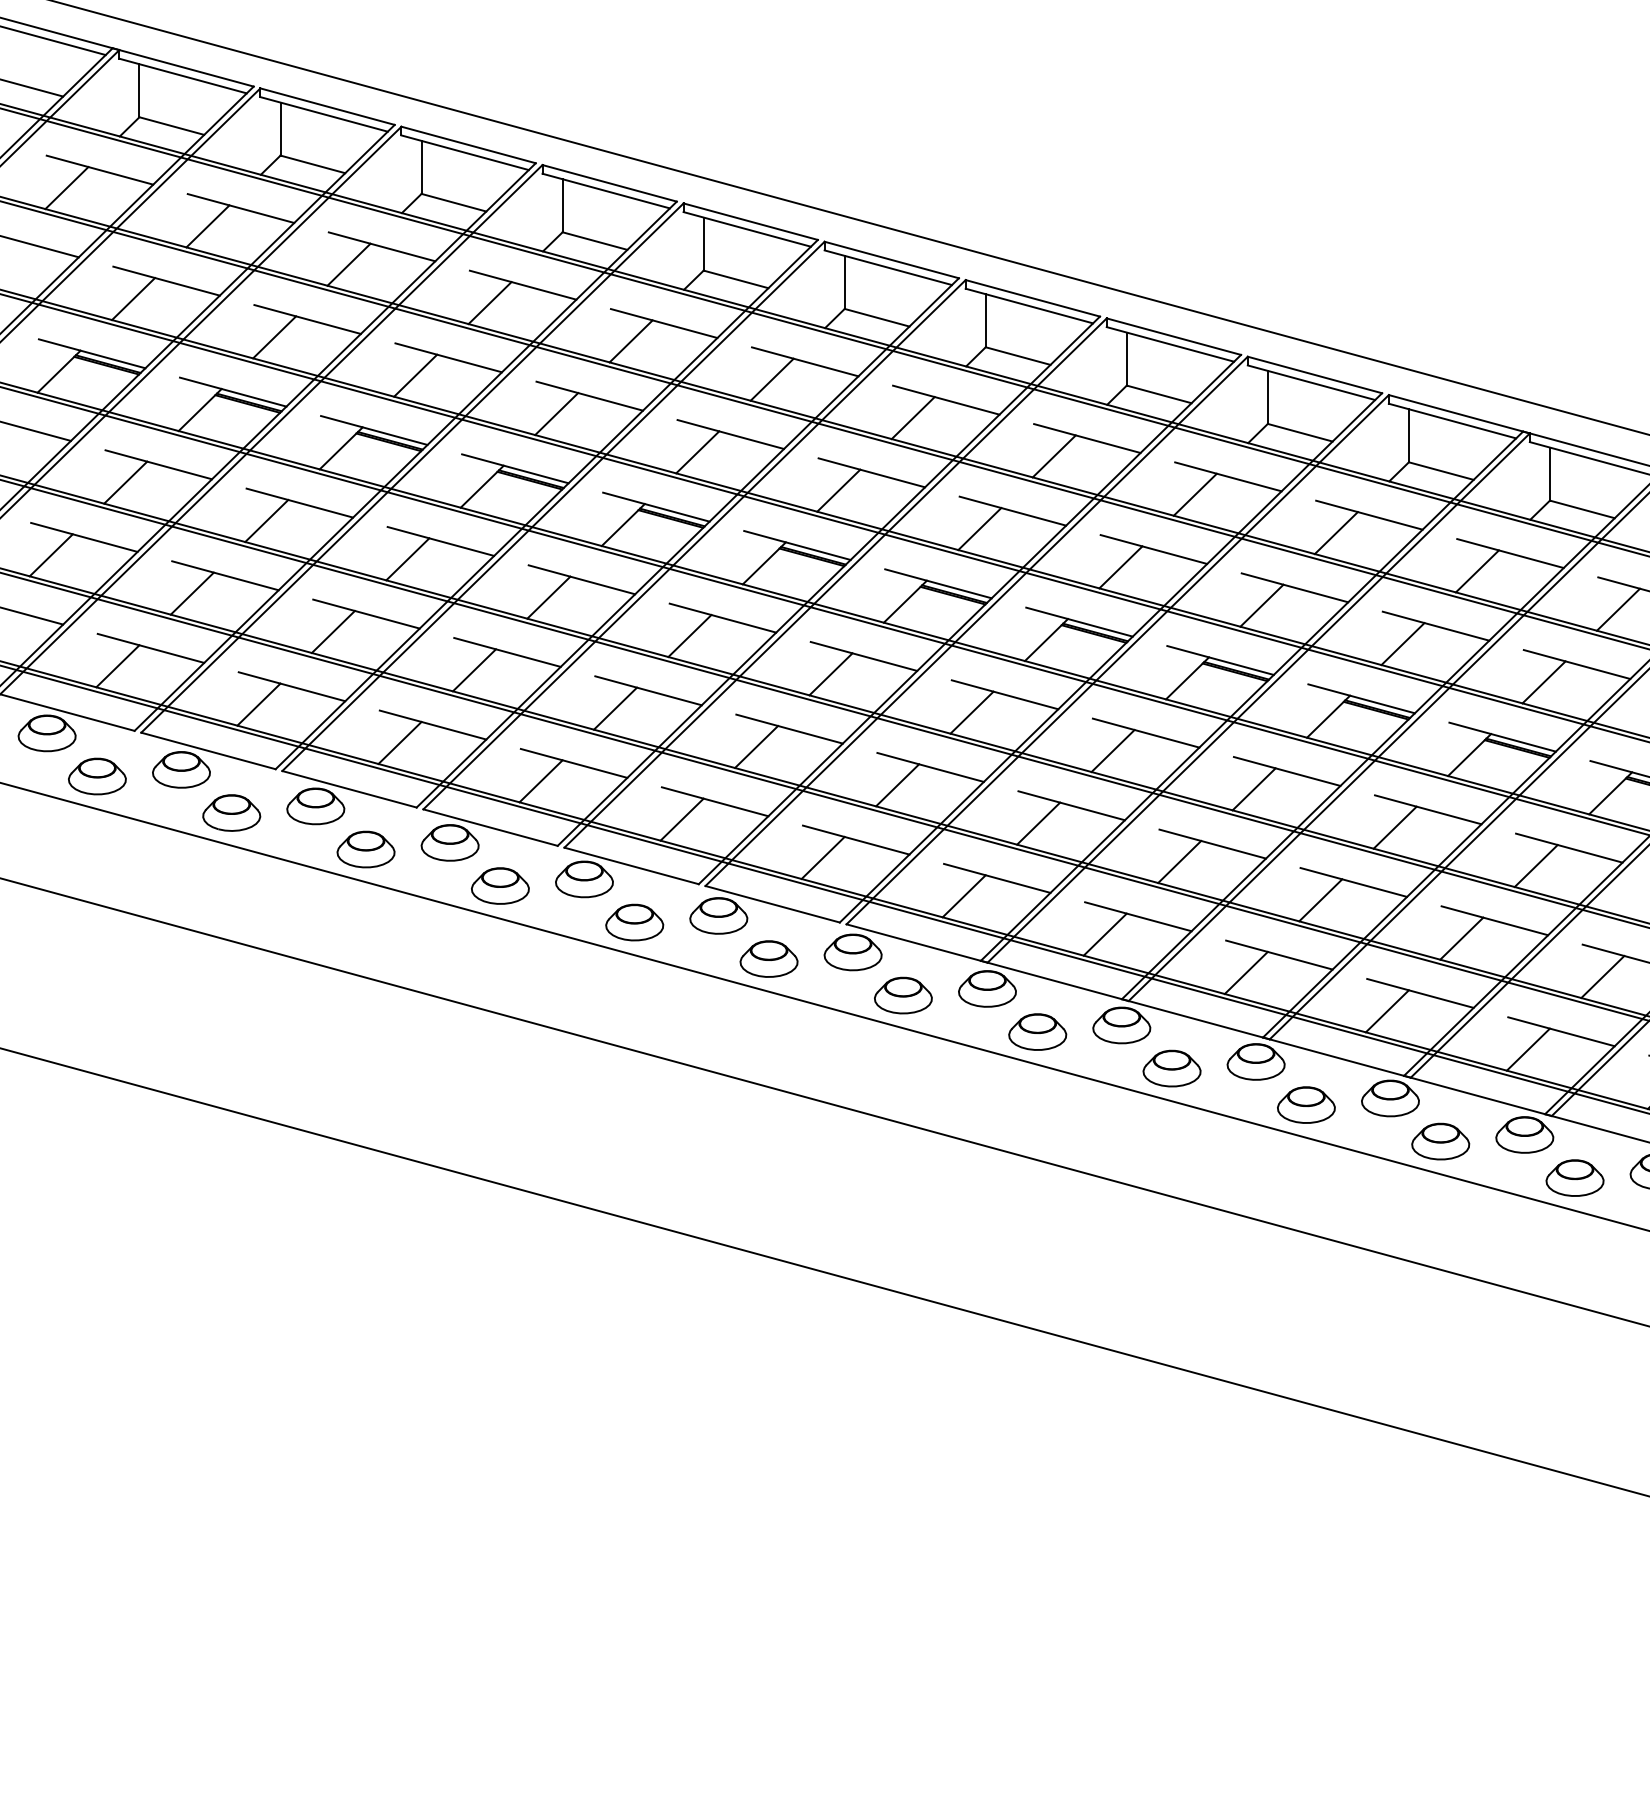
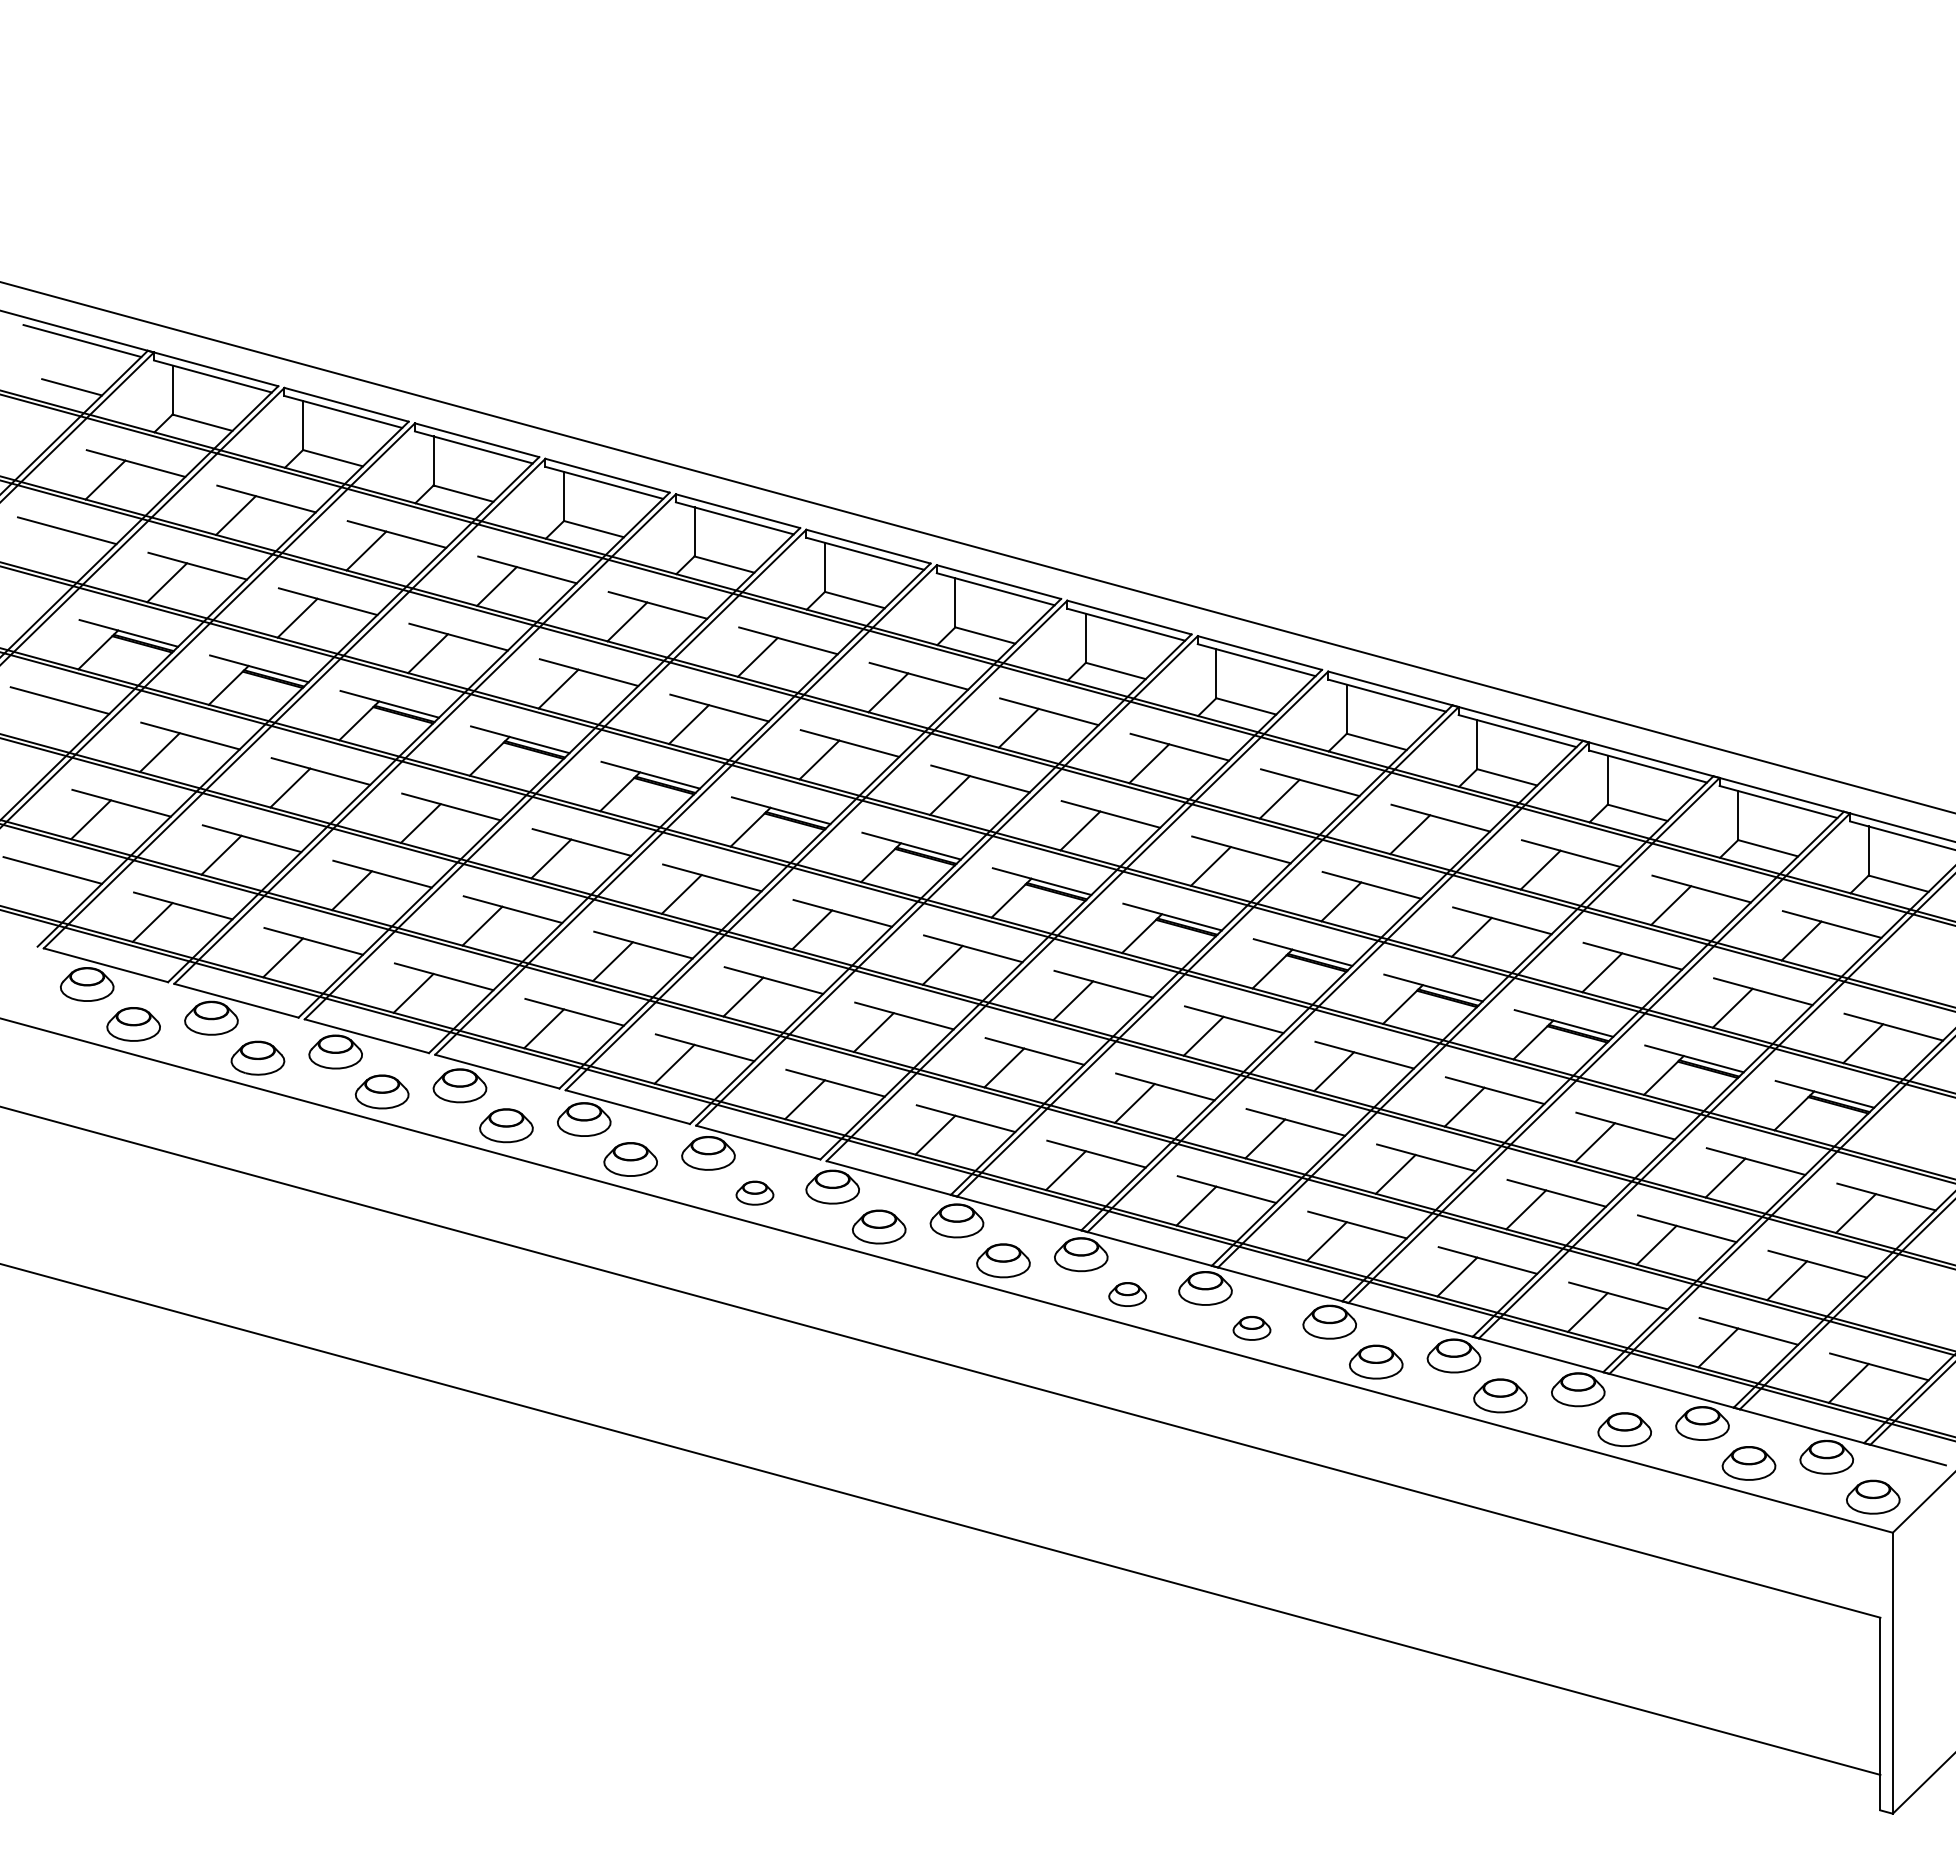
part: (768, 958) -> (754, 1192), size x0.7
part: (1171, 1068) -> (1127, 1294), size x0.7
part: (1305, 1105) -> (1251, 1328), size x0.7

